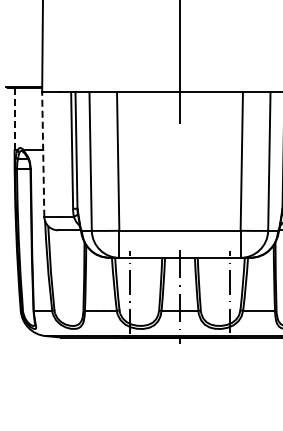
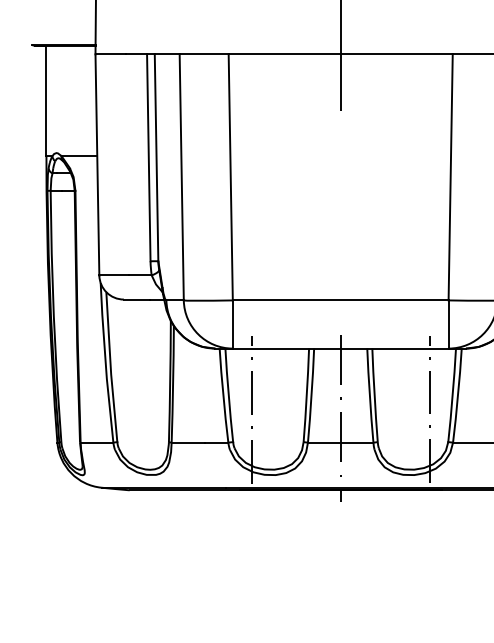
line: (14, 119) -> (46, 102), dashed -> solid
line: (43, 154) -> (97, 164), dashed -> solid

